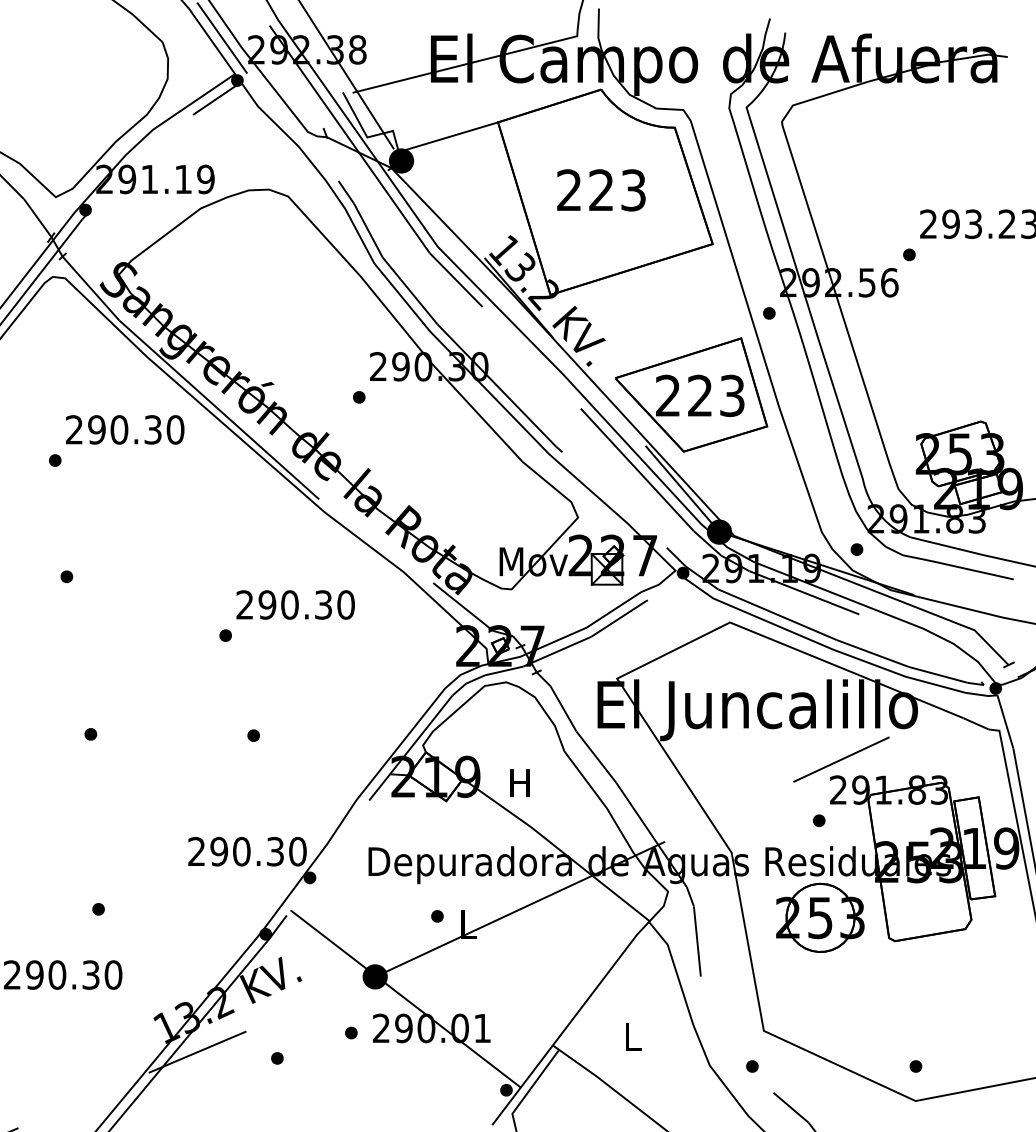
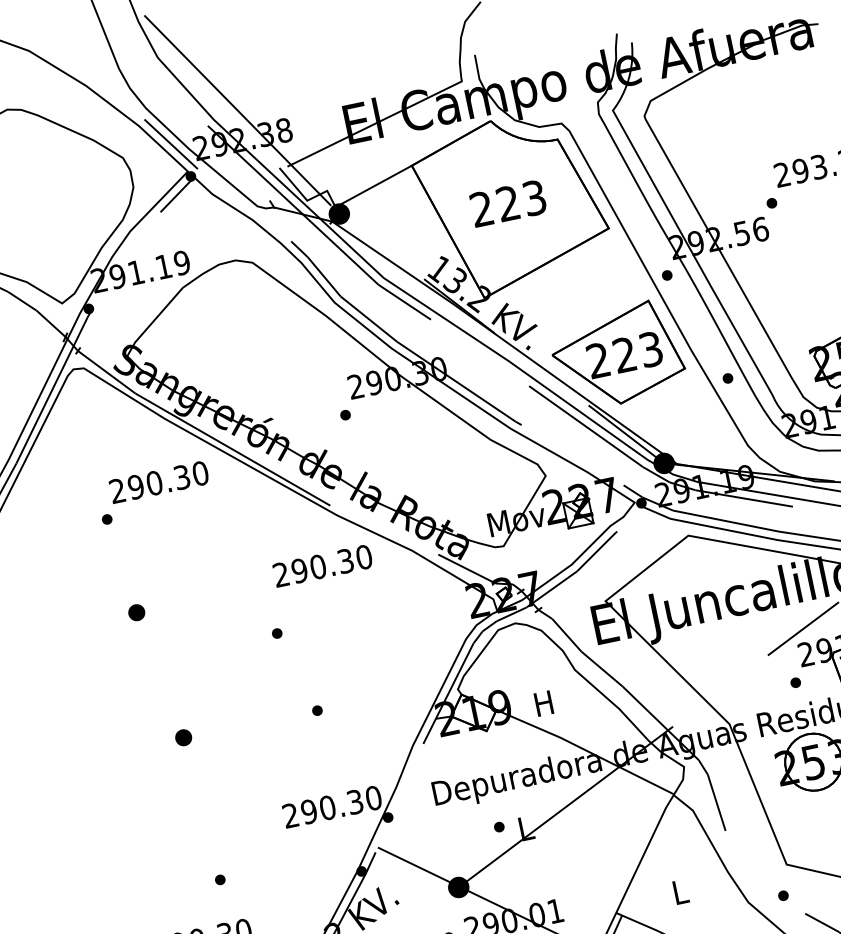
part: (856, 549) -> (727, 378), moved
part: (66, 576) -> (136, 612), size x1.6
text: (295, 604) -> (322, 565), moved
part: (90, 734) -> (183, 737), size x1.6

